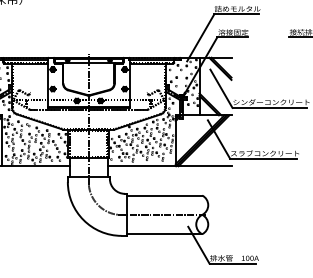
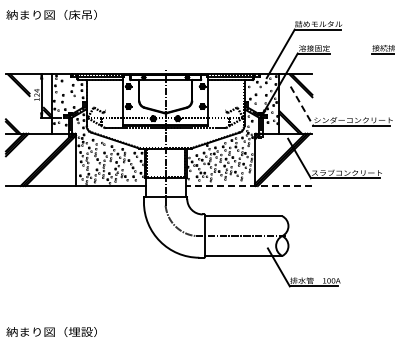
line: (221, 88) -> (302, 106), solid -> dashed
line: (169, 166) -> (248, 186), solid -> dashed

